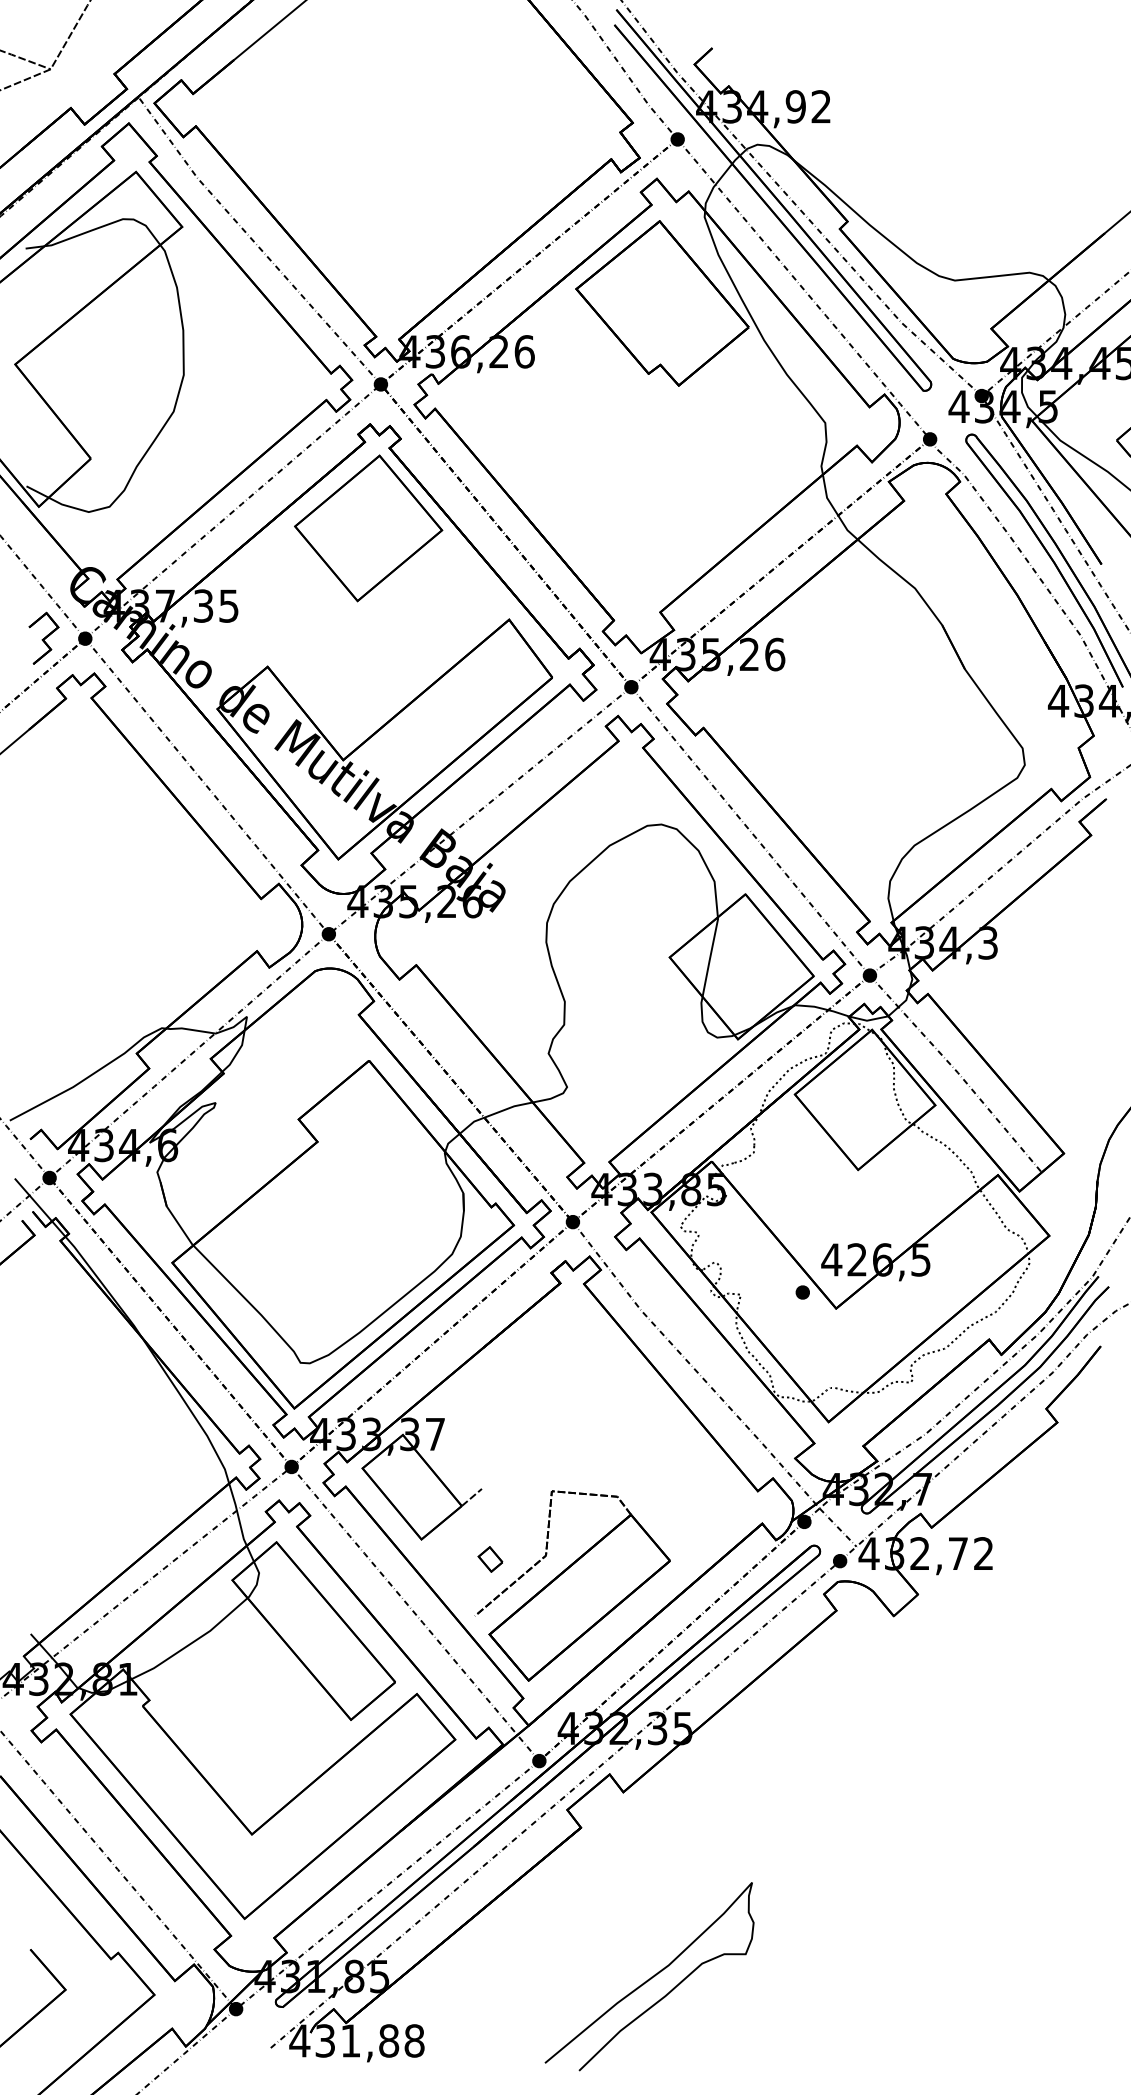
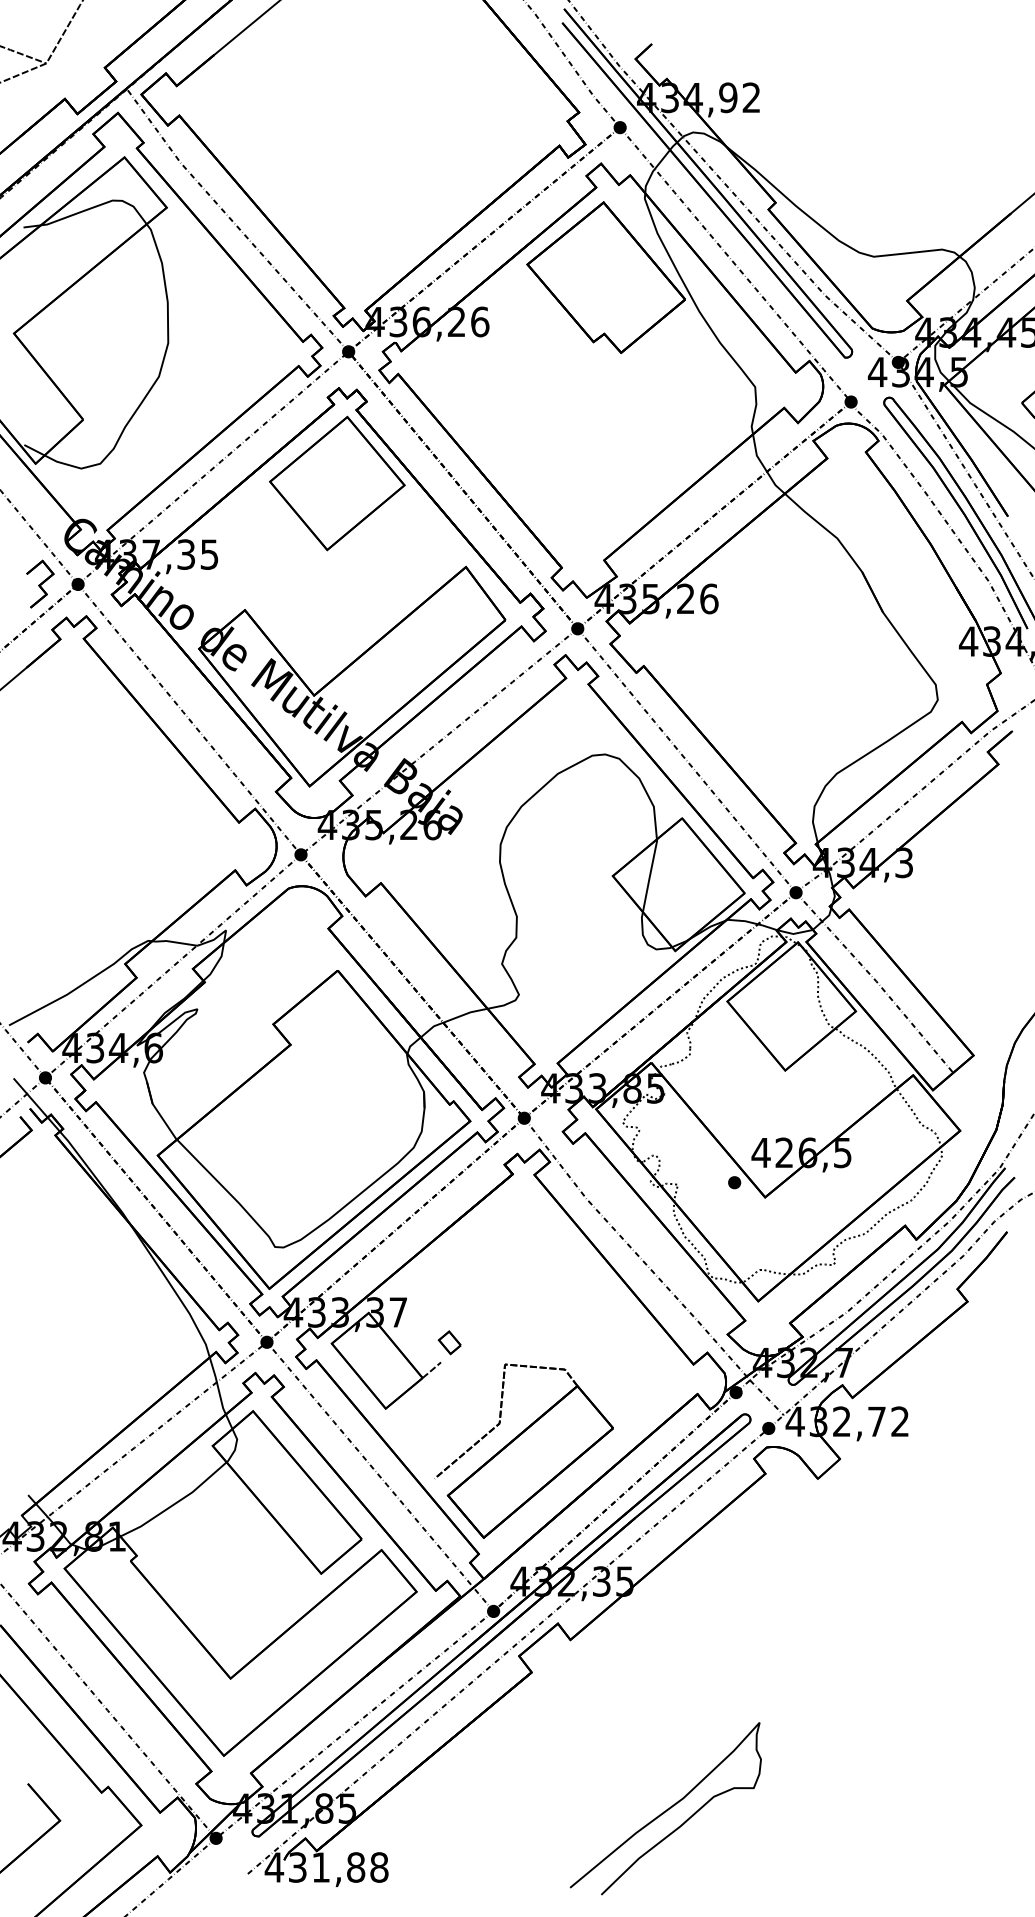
part: (490, 1559) -> (449, 1342), moved
curve: (650, 1977) -> (666, 1809), moved

